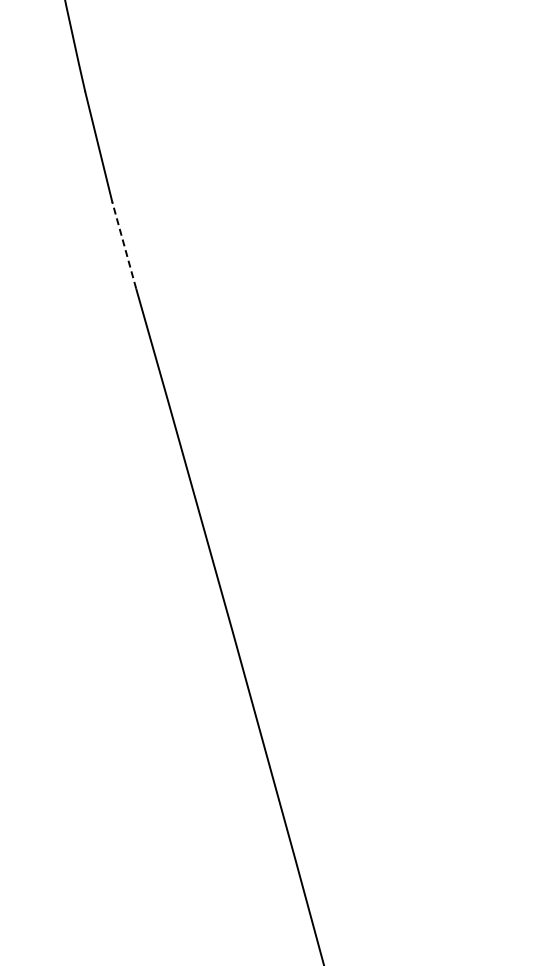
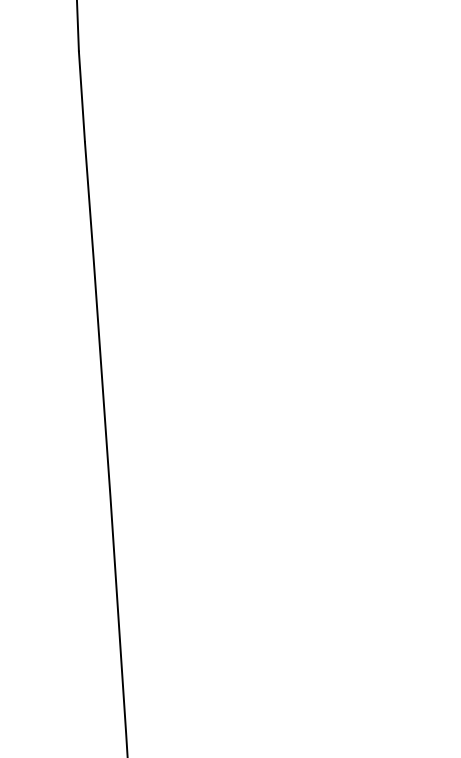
line: (124, 244) -> (82, 95), dashed -> solid

